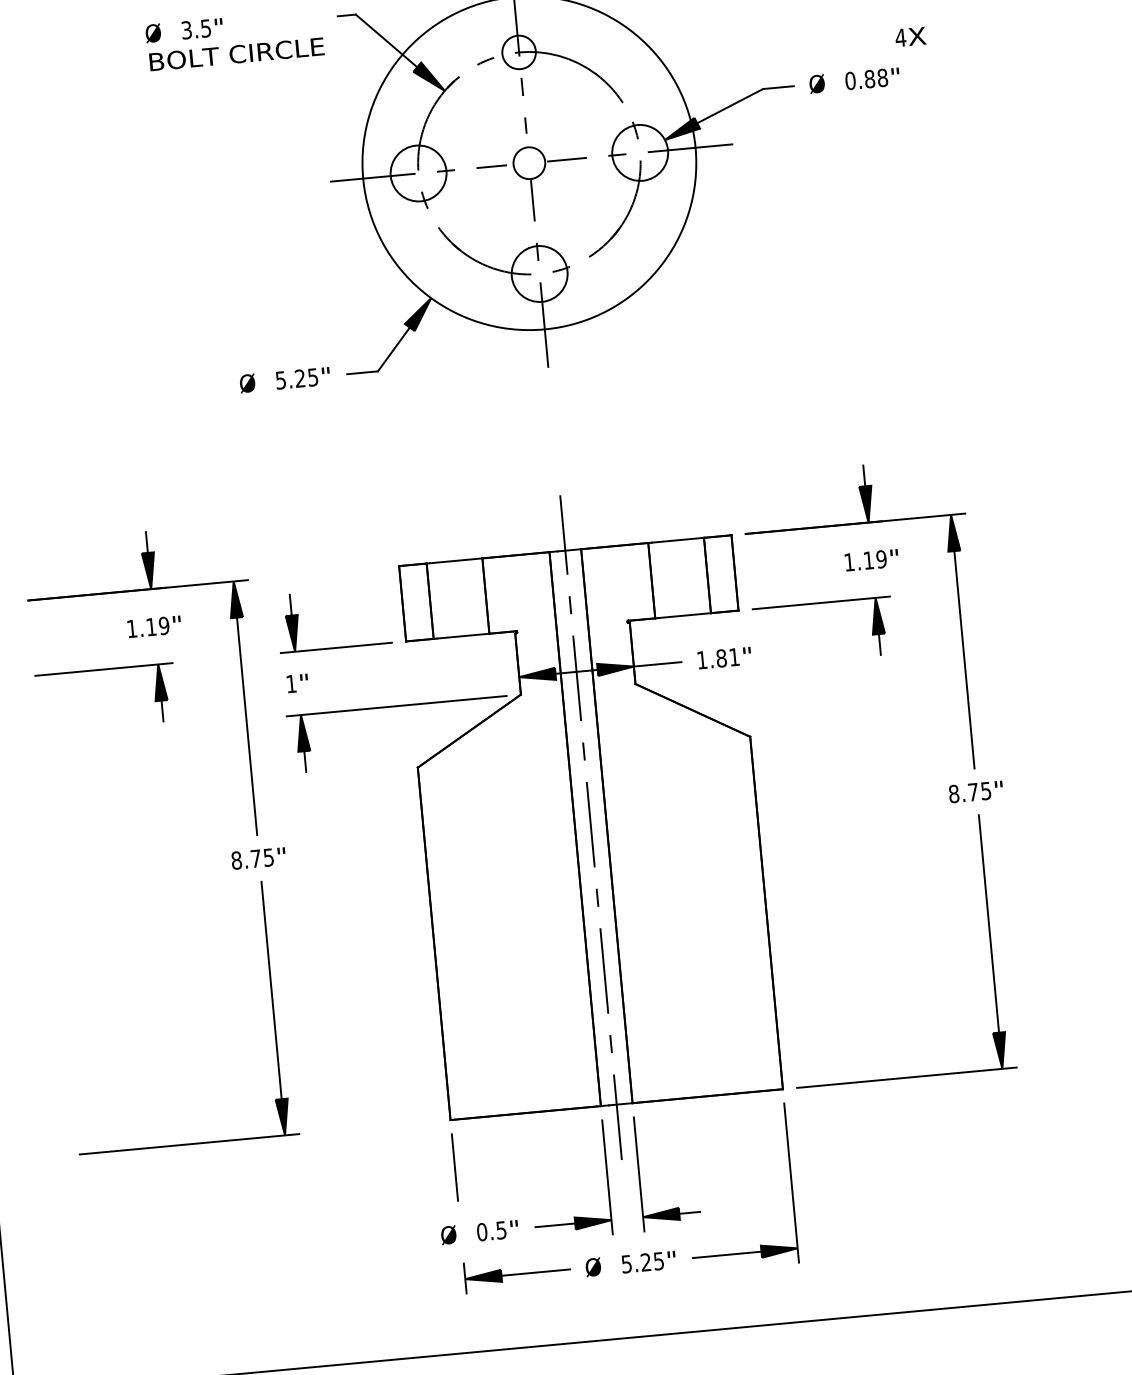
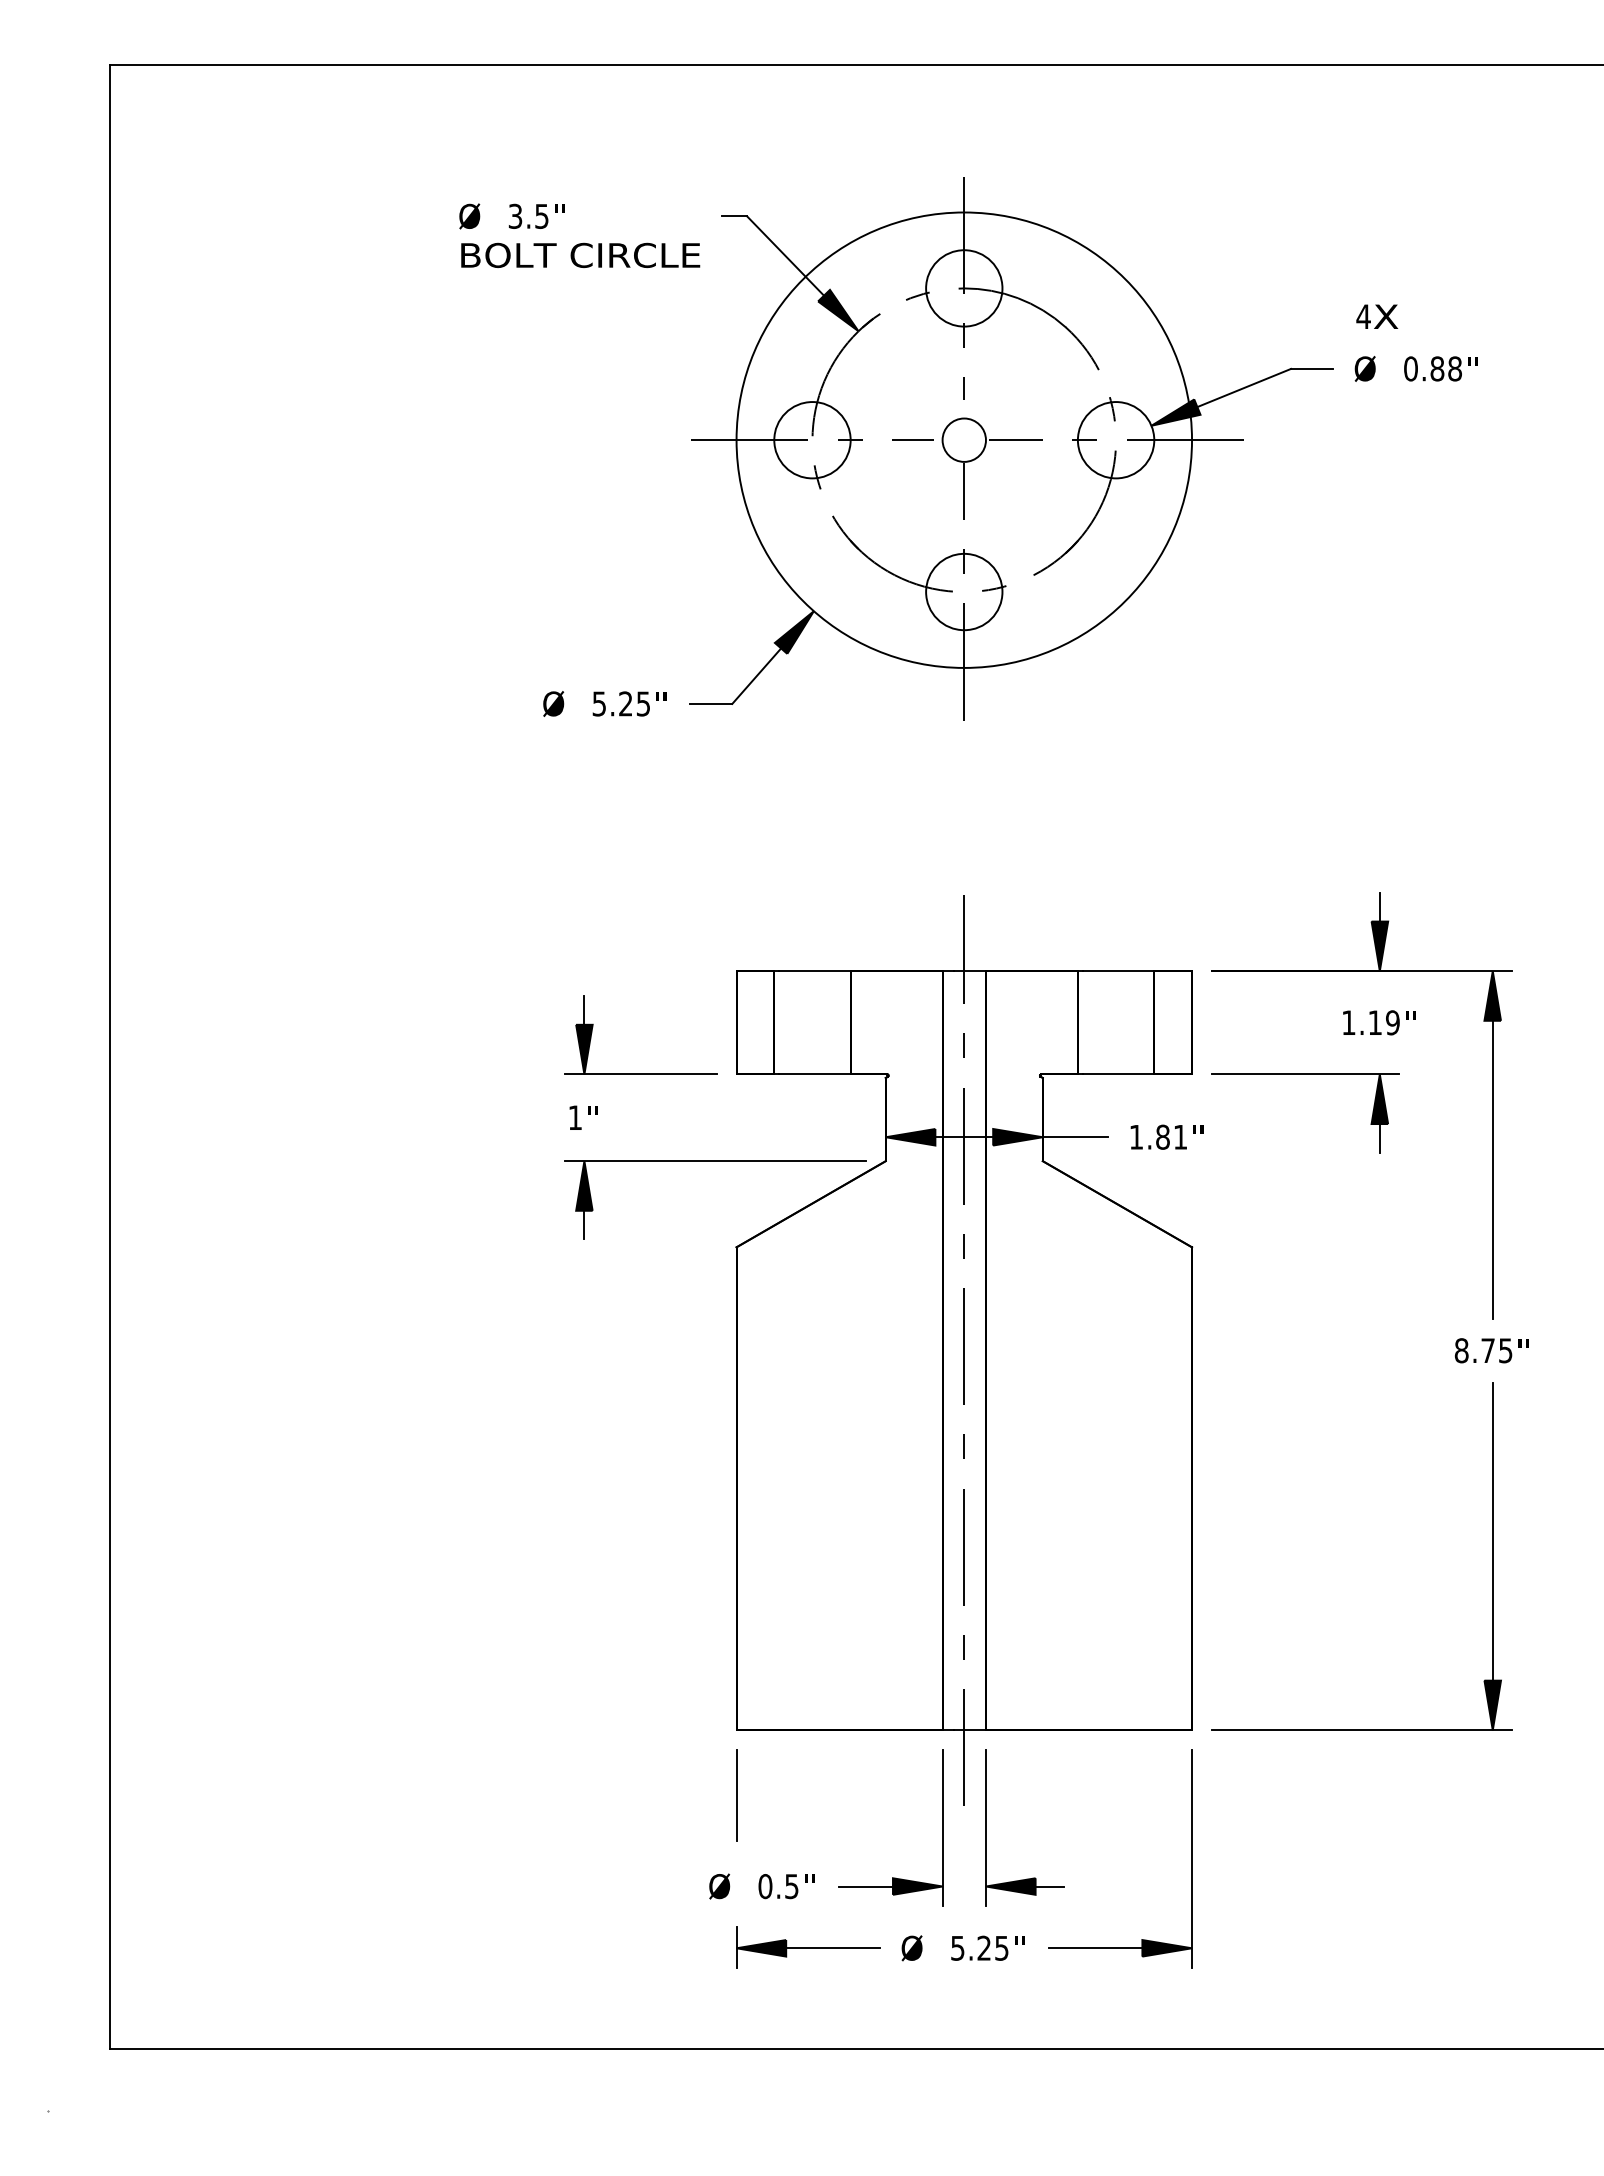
text: (910, 36) -> (1377, 316), moved
circle: (519, 52) -> (964, 288), size x1.67
part: (231, 854) -> (472, 1342), removed

